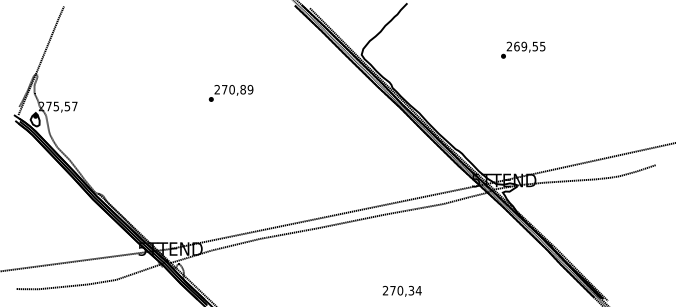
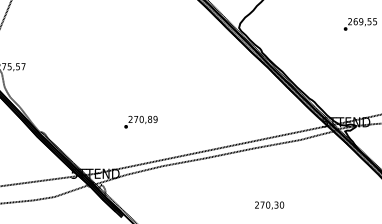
text: (230, 93) -> (140, 122), moved
text: (418, 290) -> (281, 204), 270,34 -> 270,30

